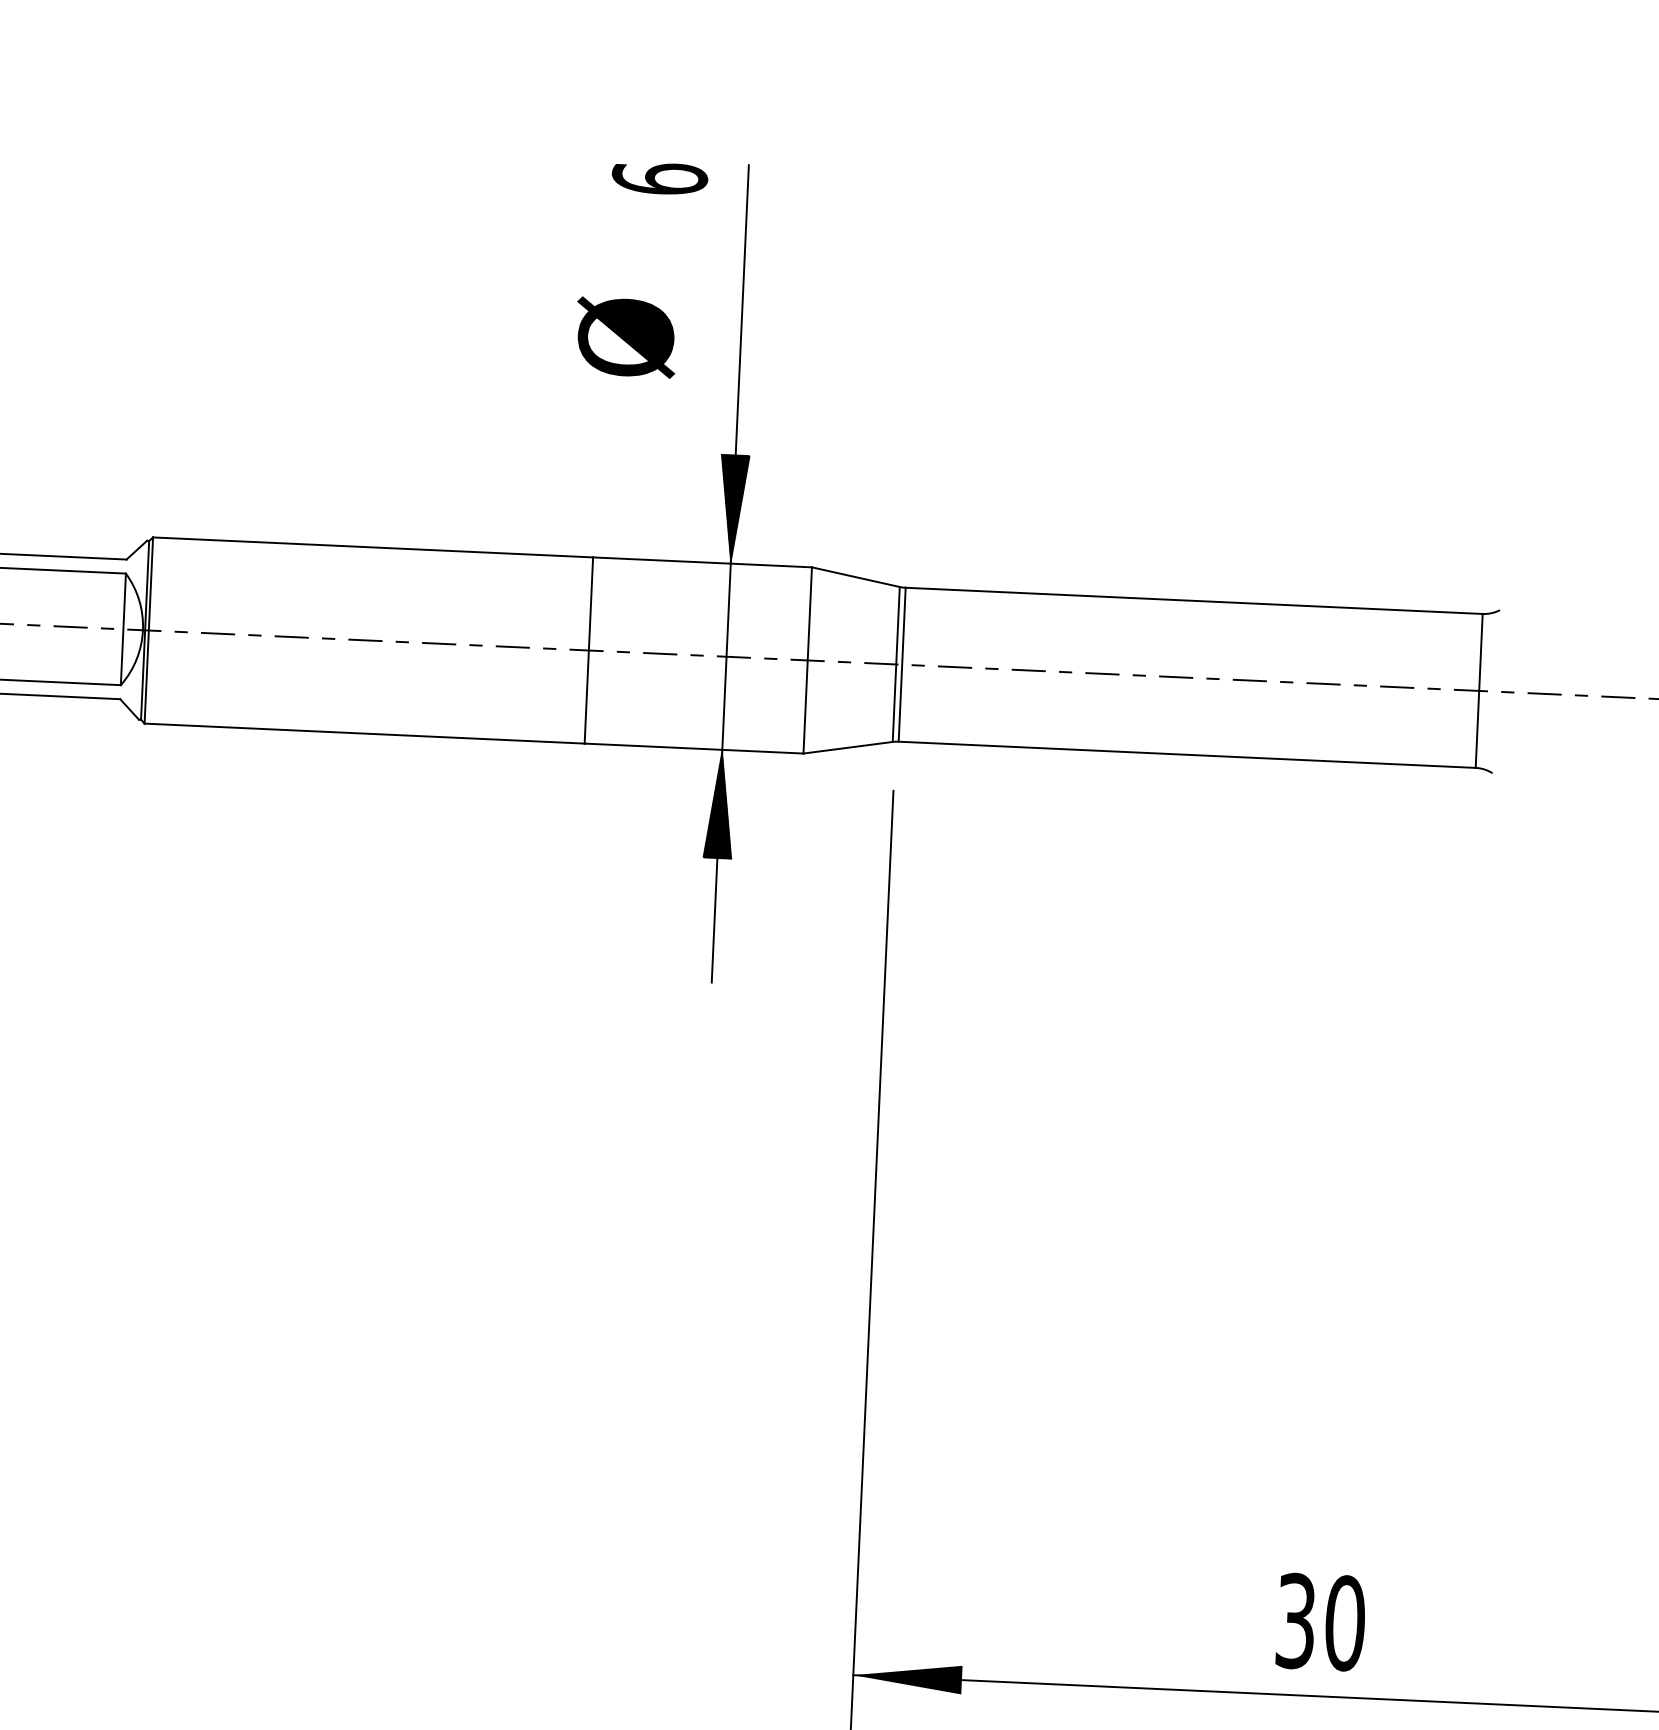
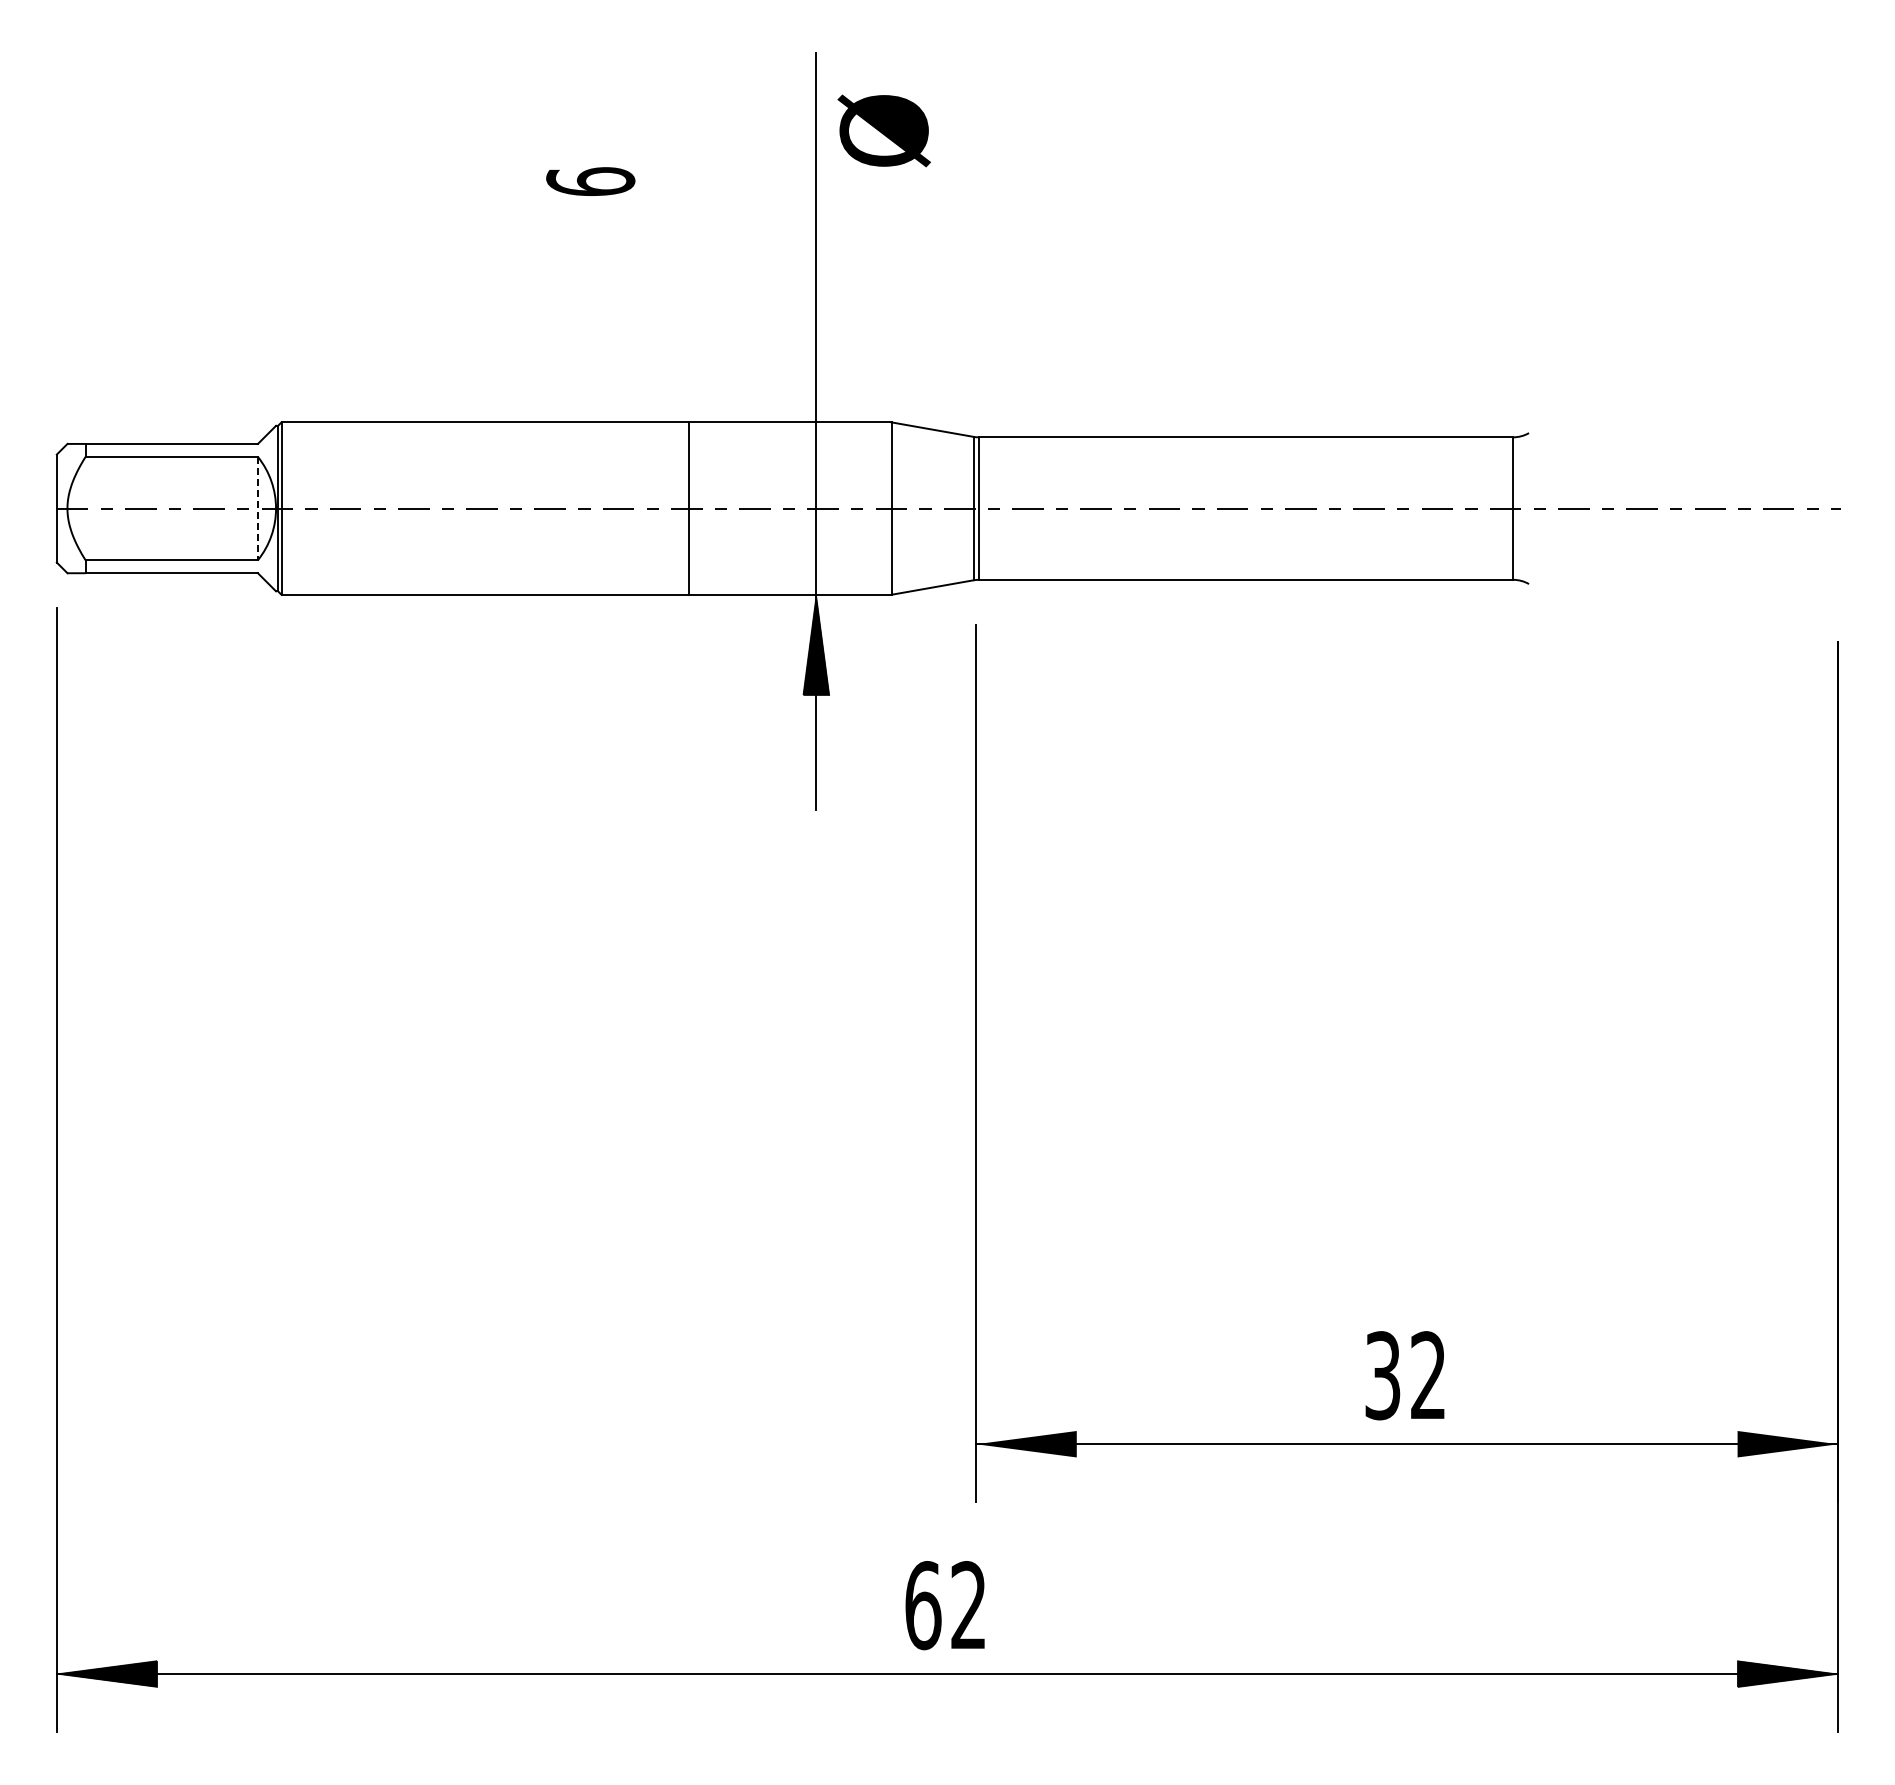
text: (659, 178) -> (590, 181), moved
text: (625, 337) -> (883, 130), moved
hatch: (733, 508) -> (816, 371), removed
line: (122, 629) -> (257, 508), solid -> dashed
text: (1345, 1623) -> (1428, 1375), 30 -> 32

